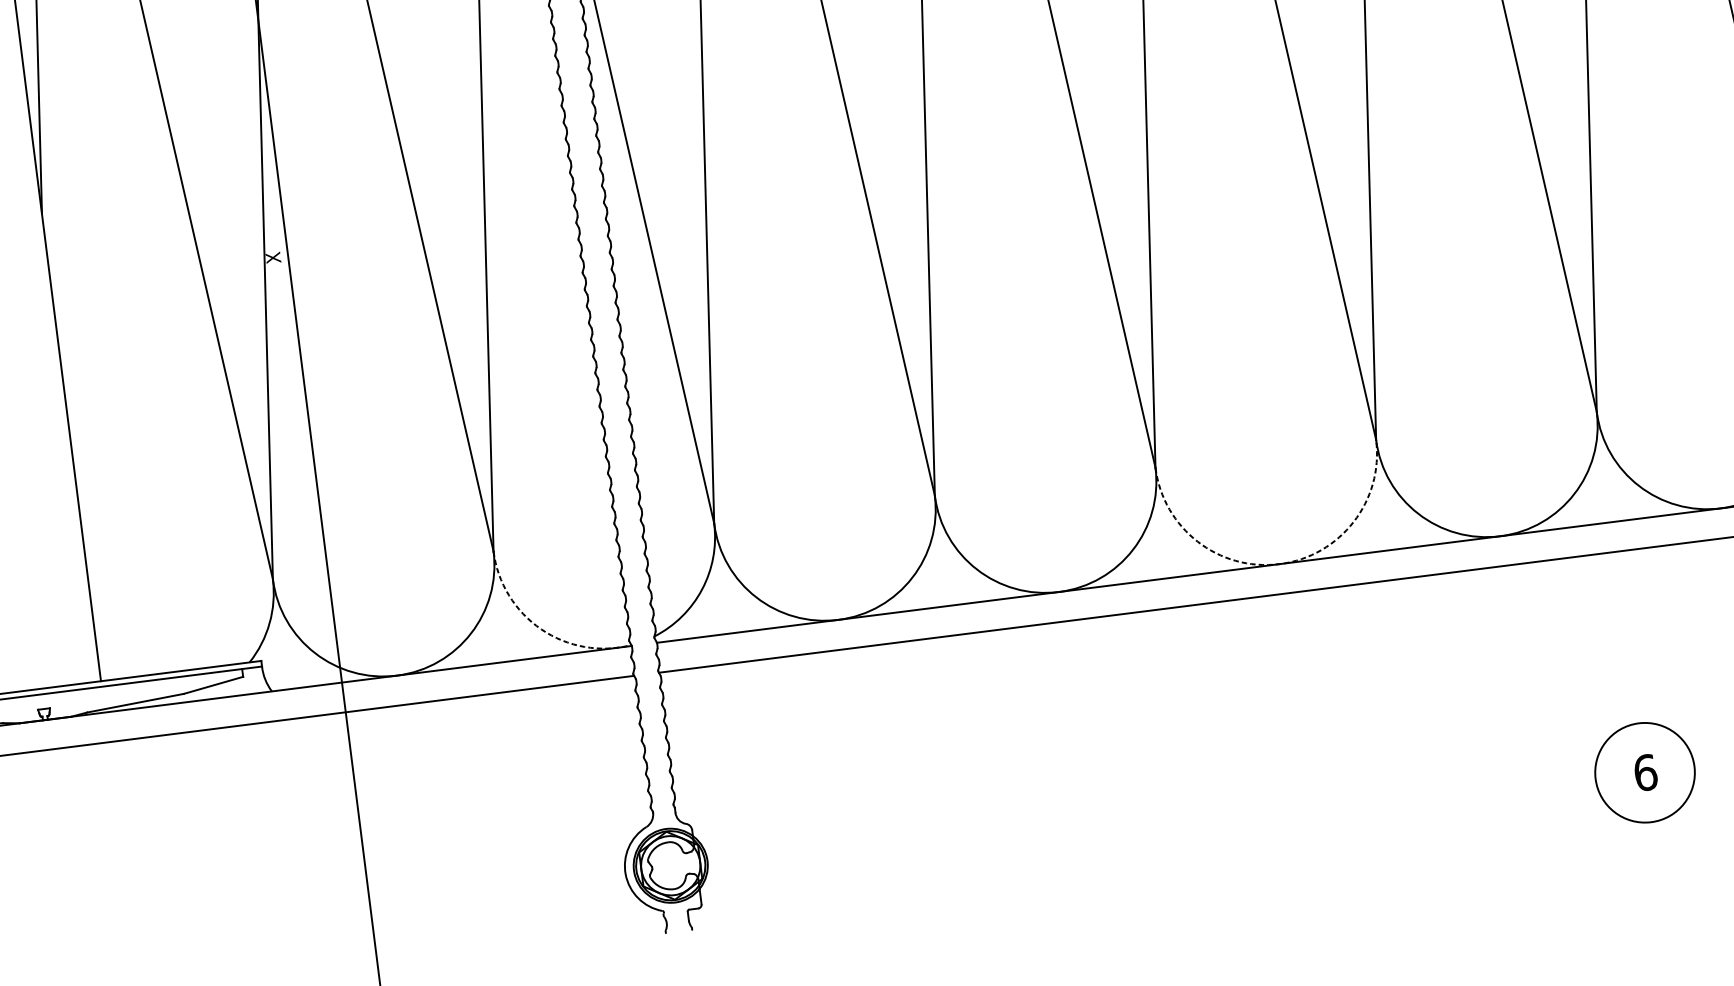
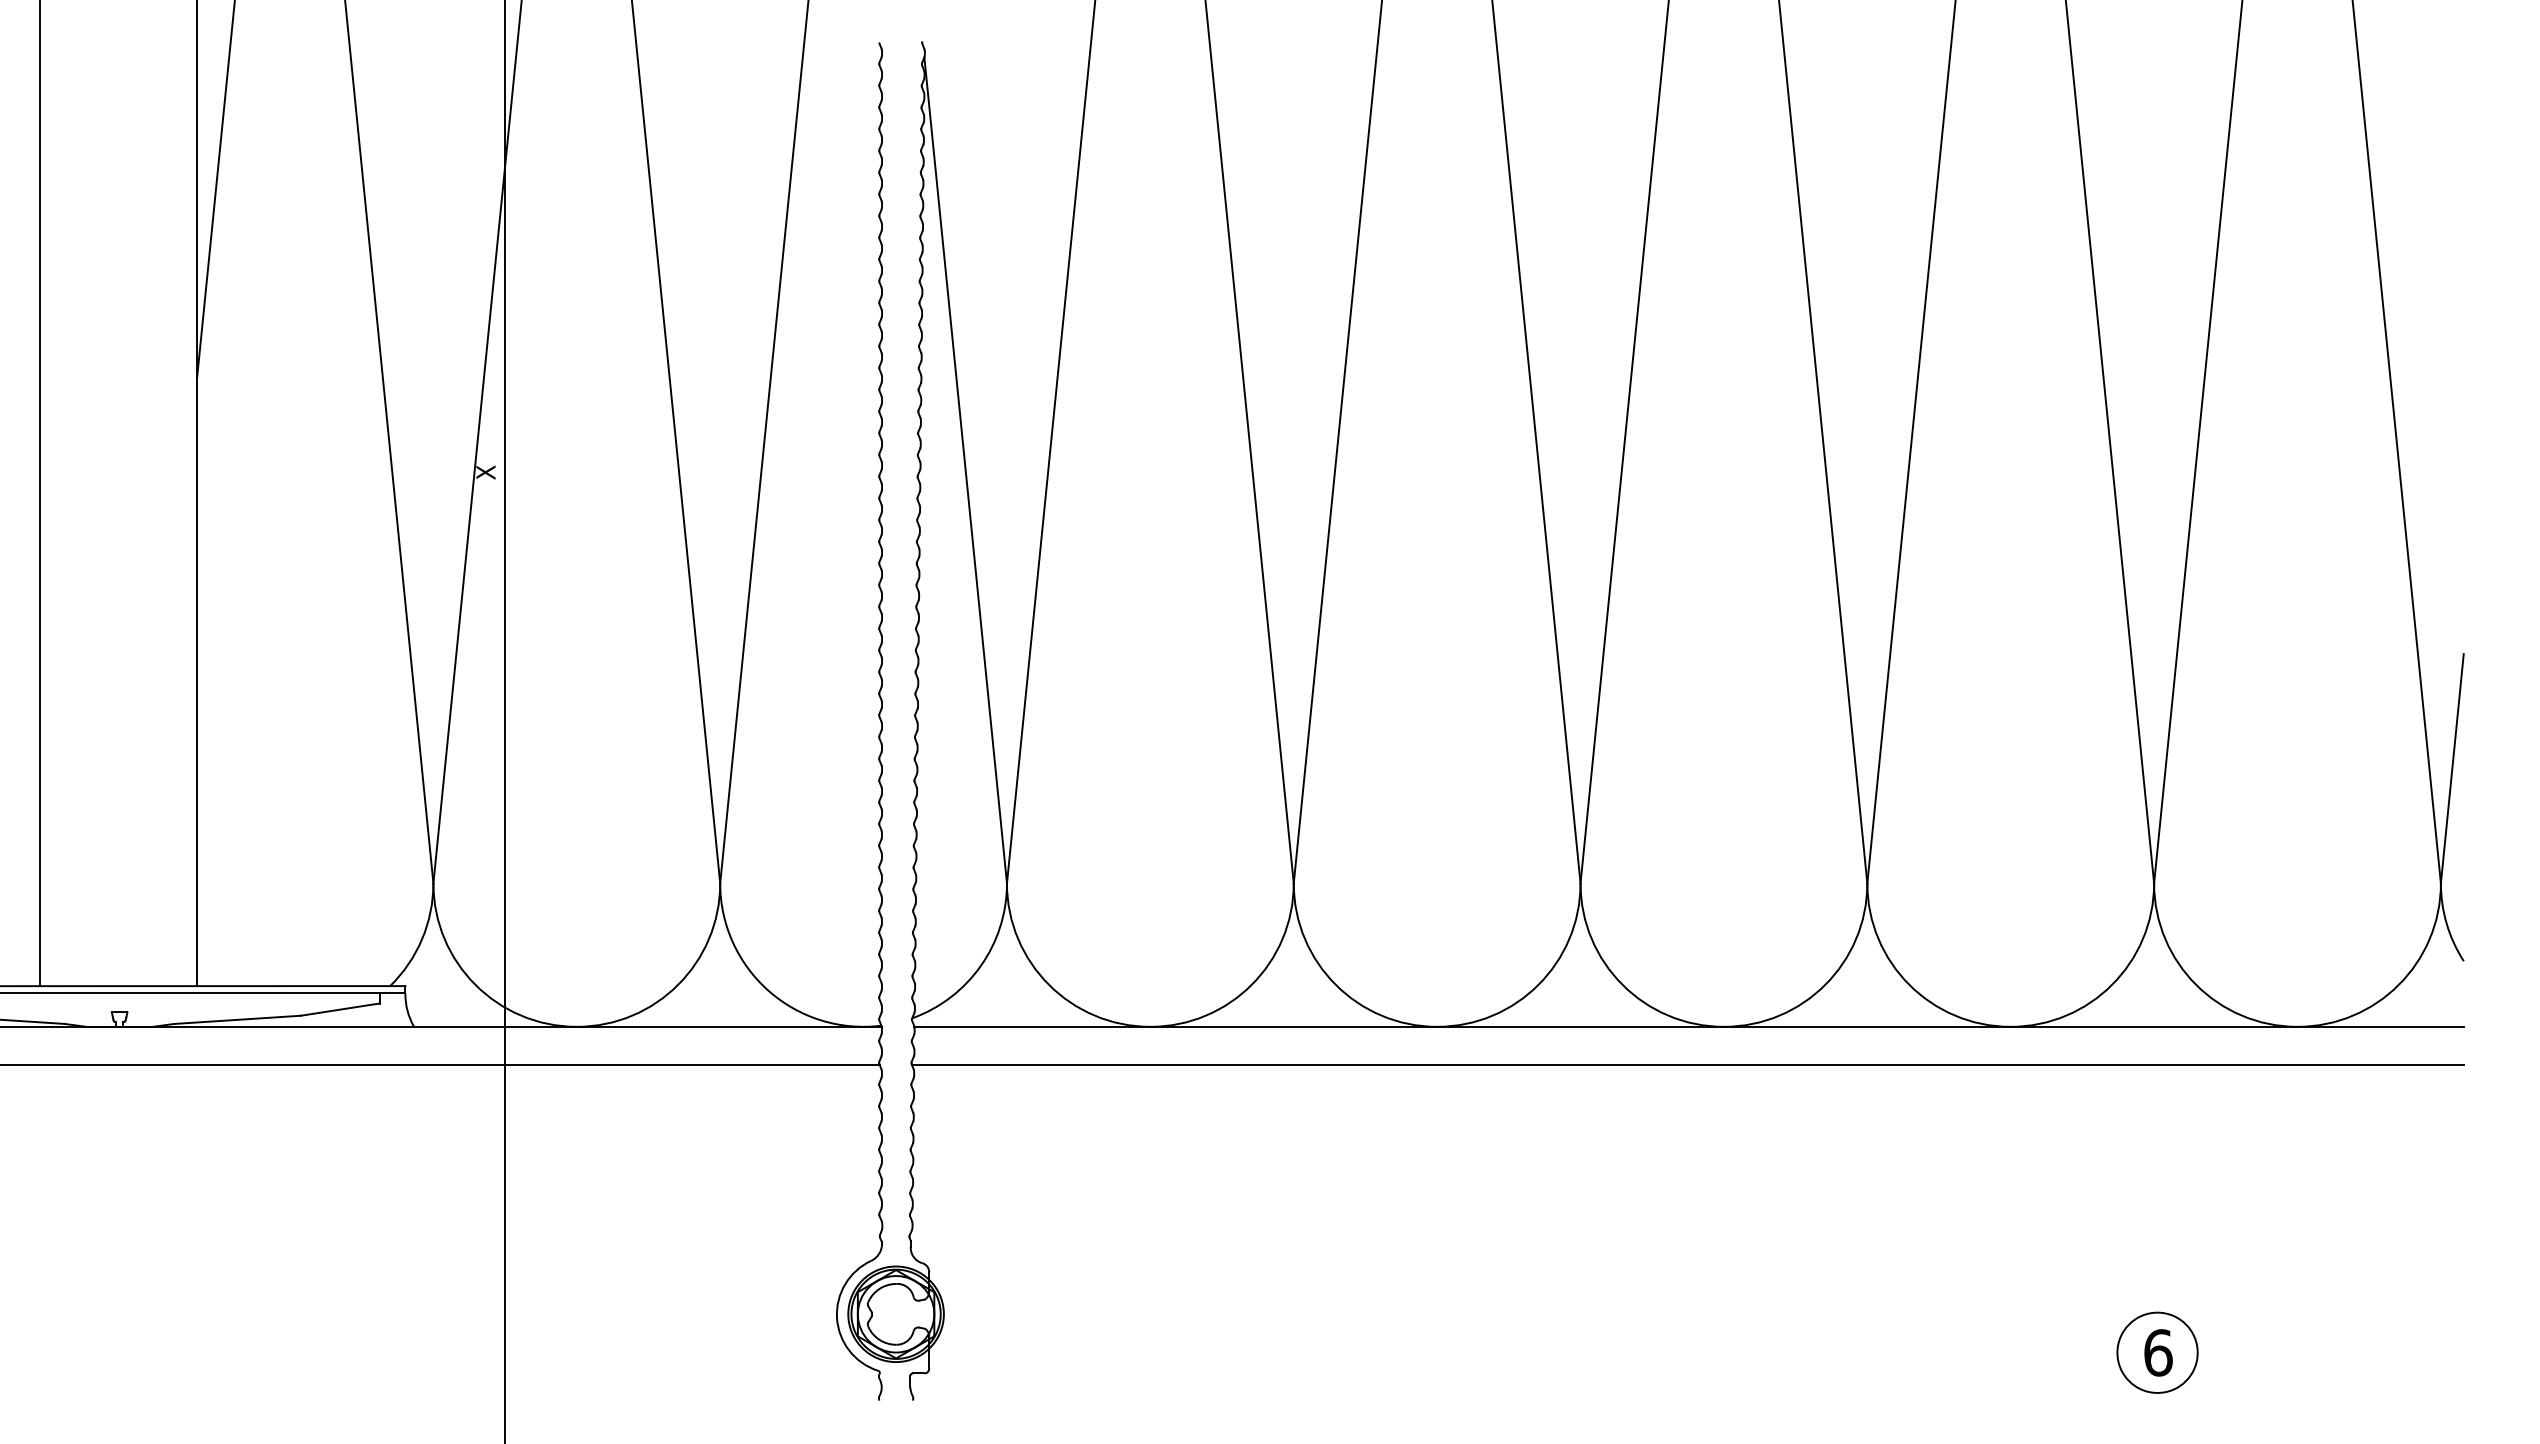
arc: (1279, 563) -> (1723, 1026), dashed -> solid
arc: (541, 629) -> (768, 990), dashed -> solid
circle: (1644, 772) -> (2157, 1352), size x0.62

